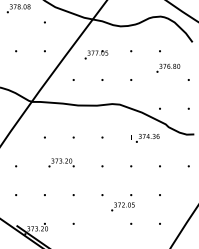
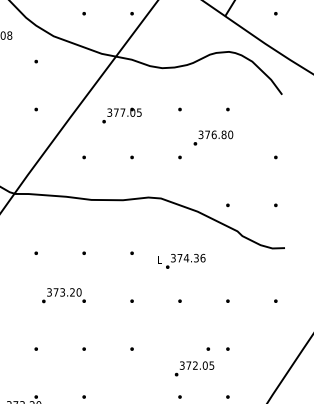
text: (168, 67) -> (213, 136), moved
text: (145, 138) -> (182, 261), moved
text: (122, 202) -> (193, 361), moved

